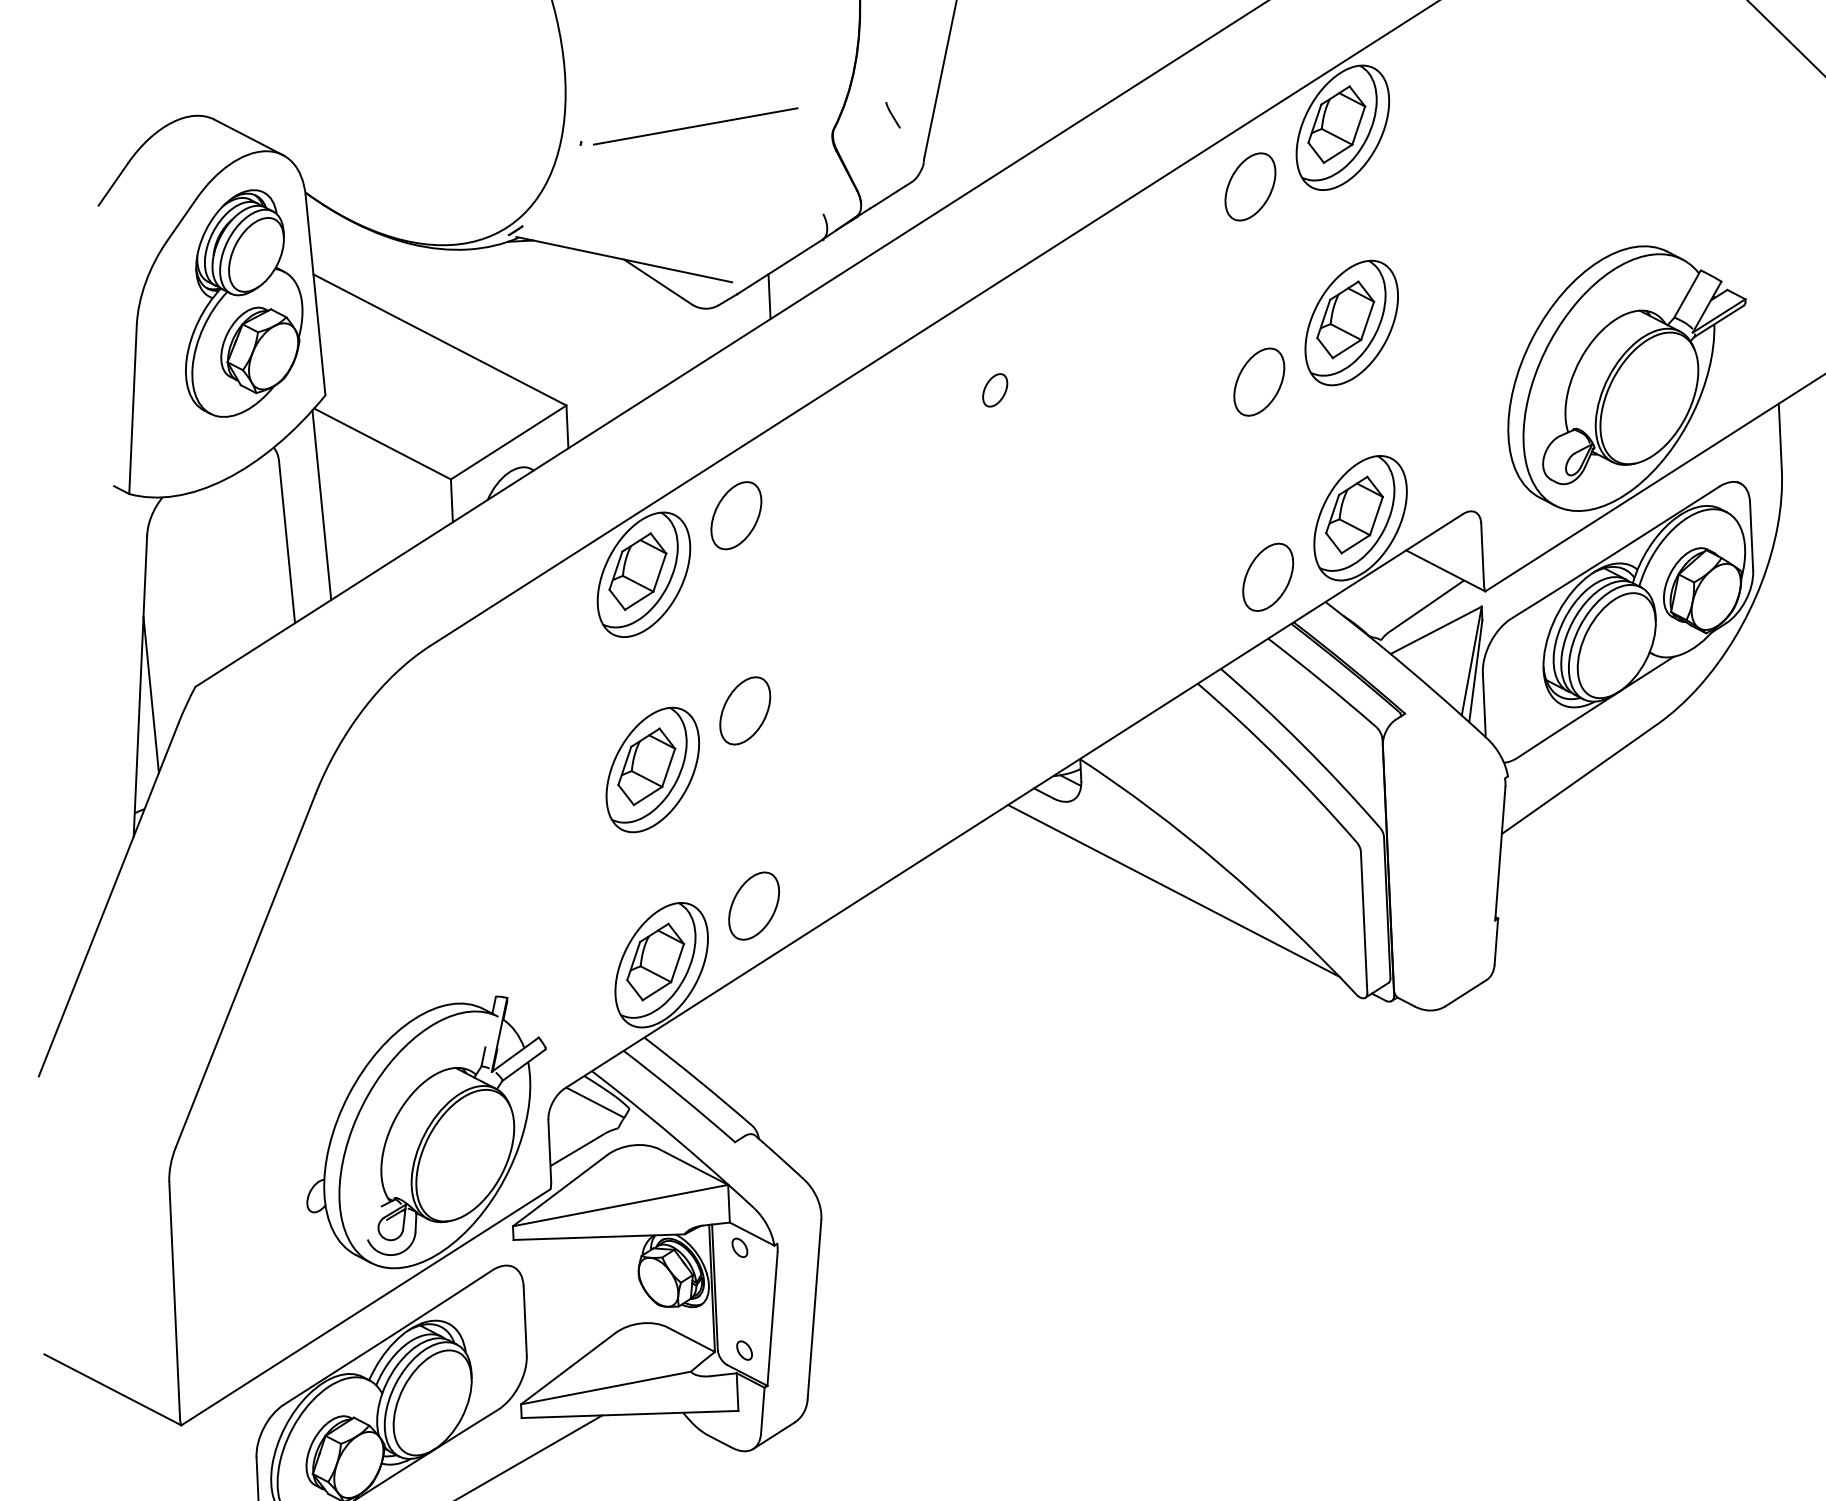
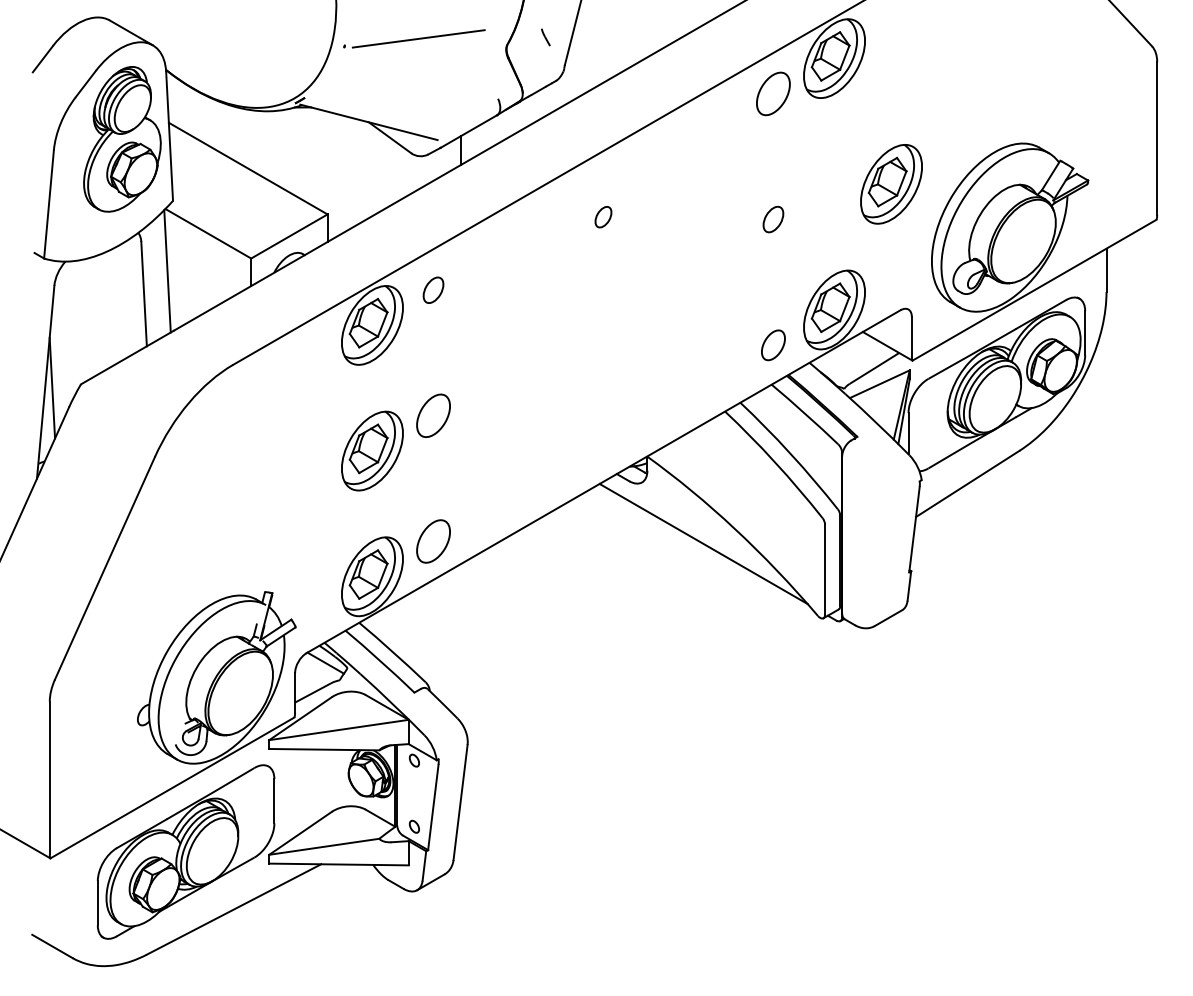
part: (1351, 323) -> (891, 184), moved
part: (1259, 381) -> (773, 219), size x0.6
part: (736, 516) -> (433, 290), size x0.6
part: (1268, 577) -> (773, 345), size x0.7

